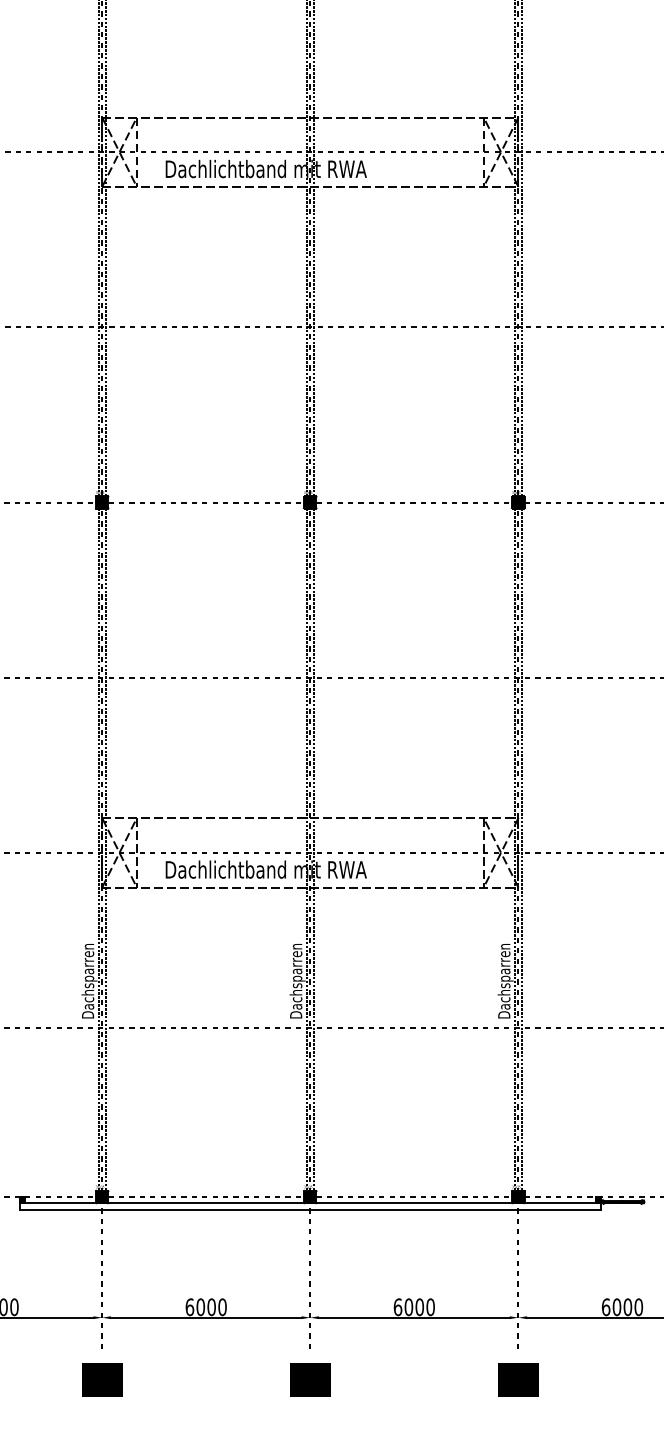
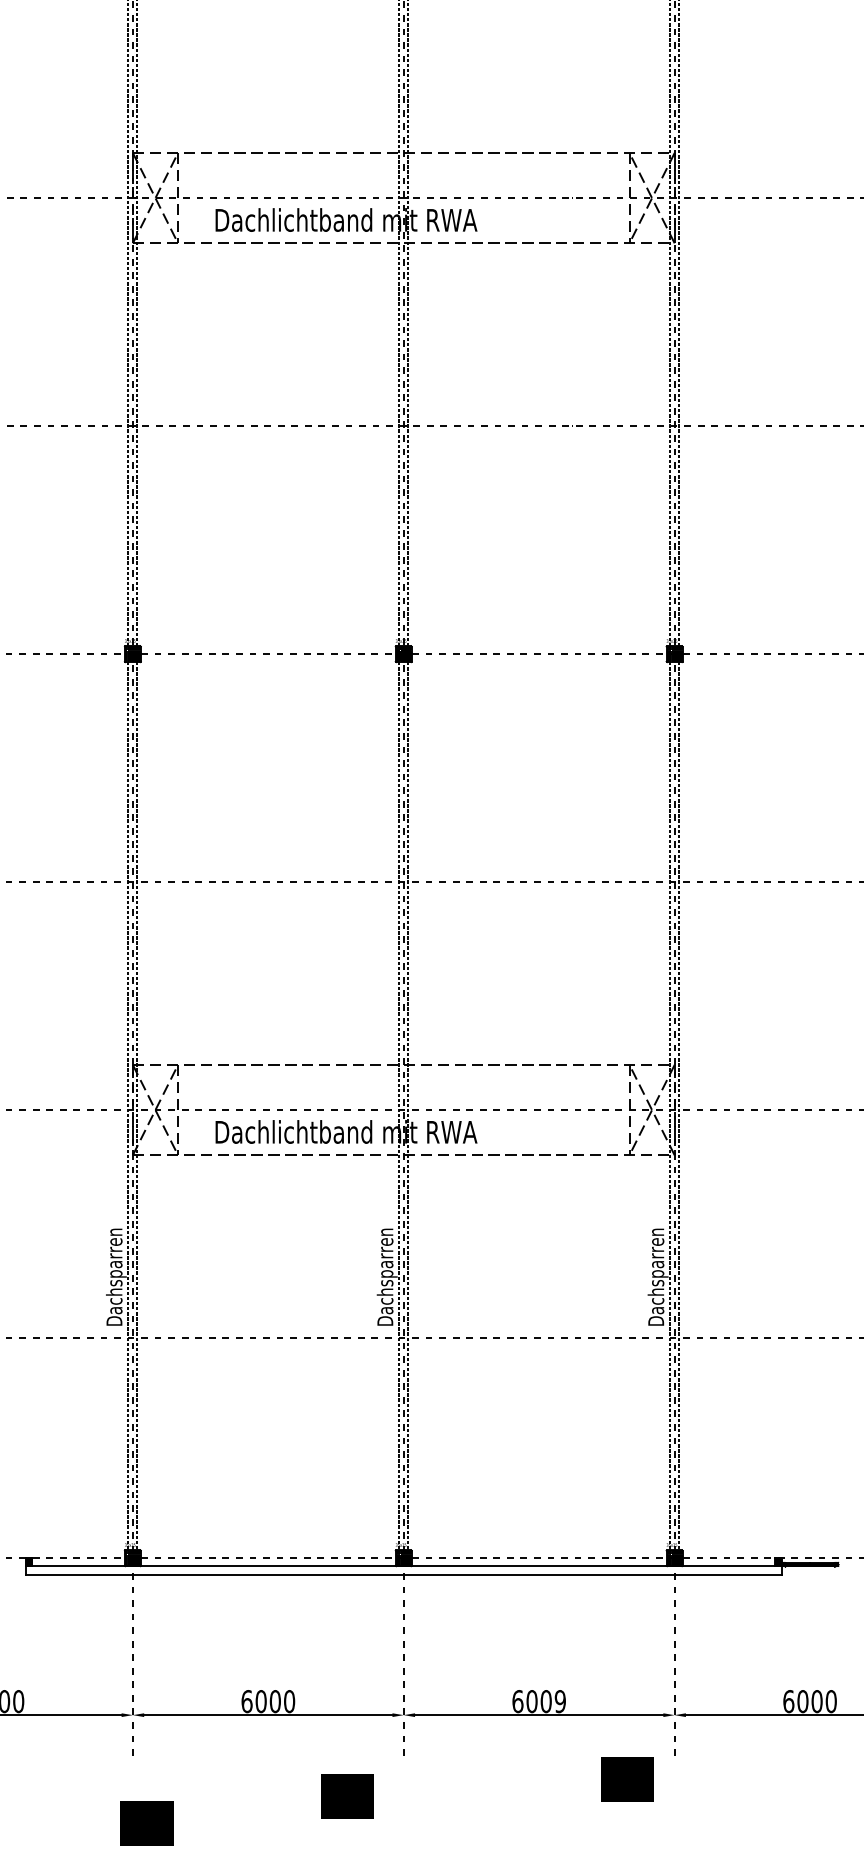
text: (430, 1307) -> (560, 1701), 6000 -> 6009
text: (102, 1379) -> (147, 1822), moved
text: (310, 1379) -> (348, 1795), moved
text: (518, 1379) -> (627, 1778), moved

